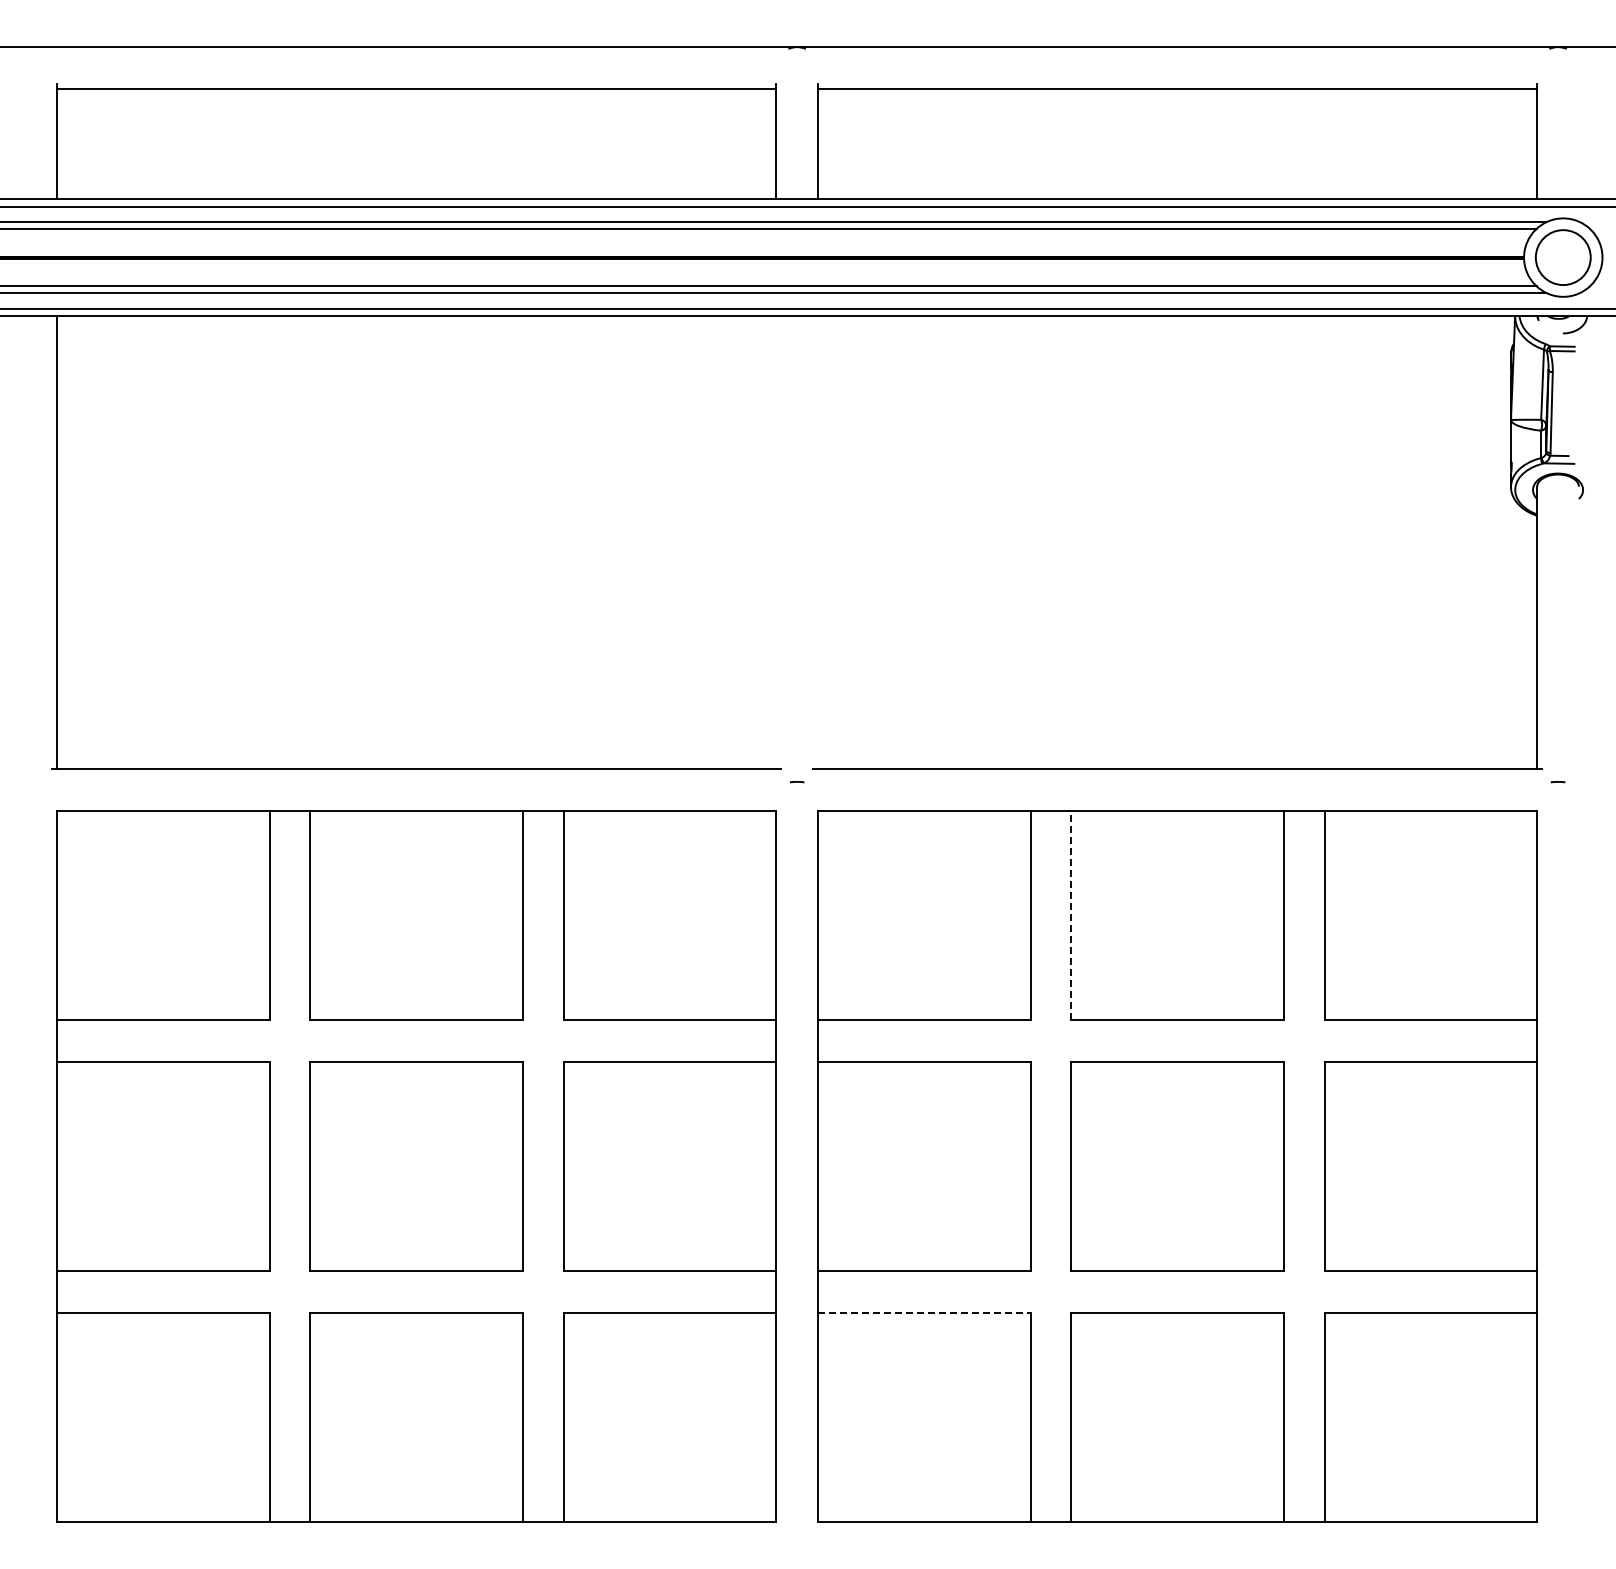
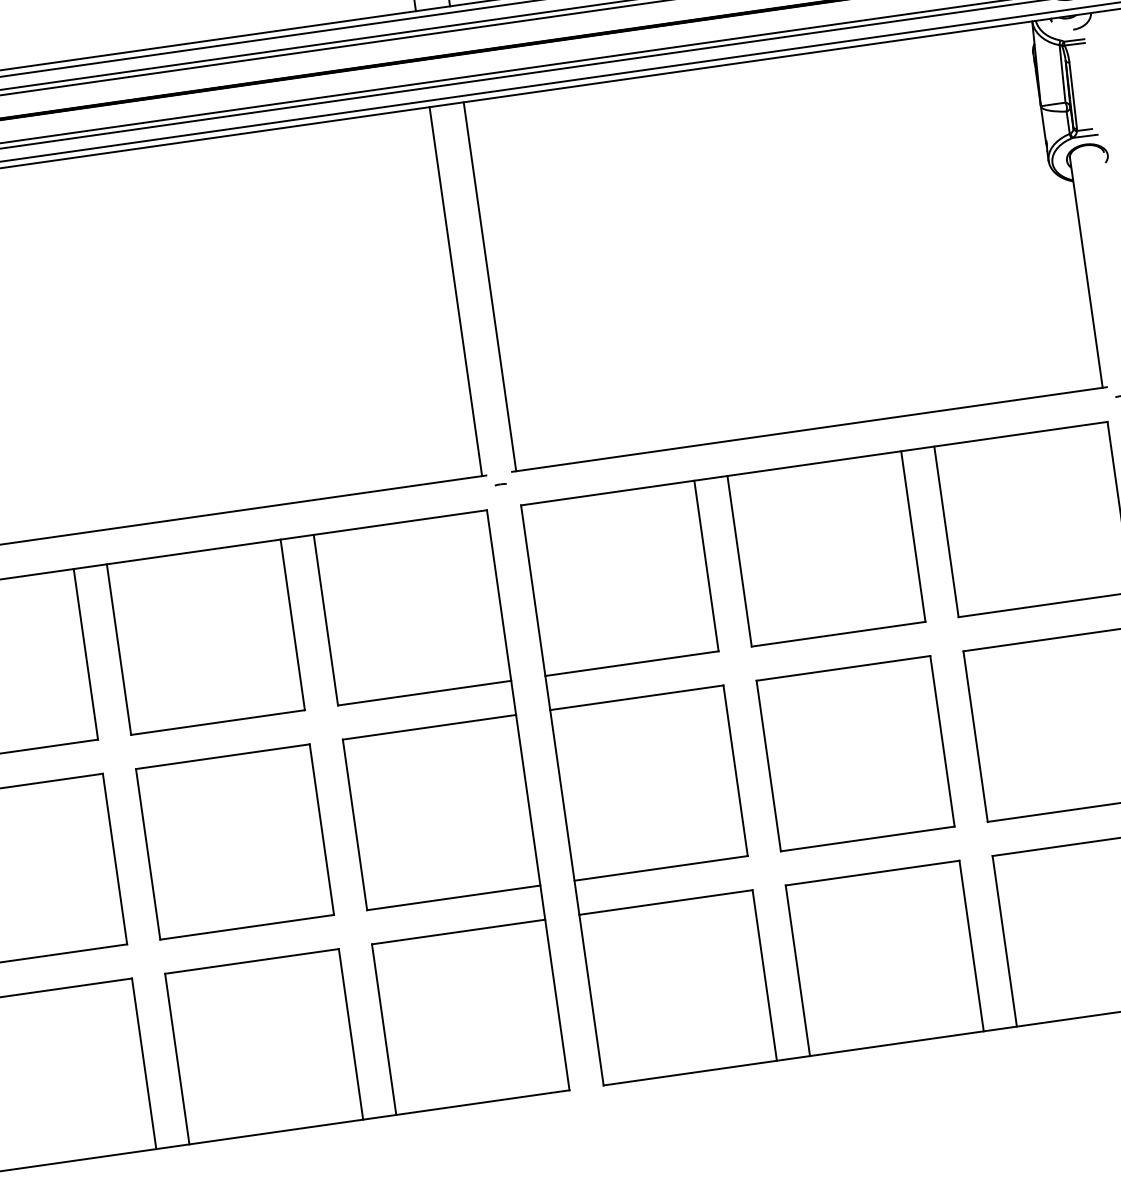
line: (776, 542) -> (456, 291), added
line: (818, 542) -> (490, 286), added
line: (1071, 915) -> (739, 561), dashed -> solid
line: (924, 1312) -> (666, 902), dashed -> solid

